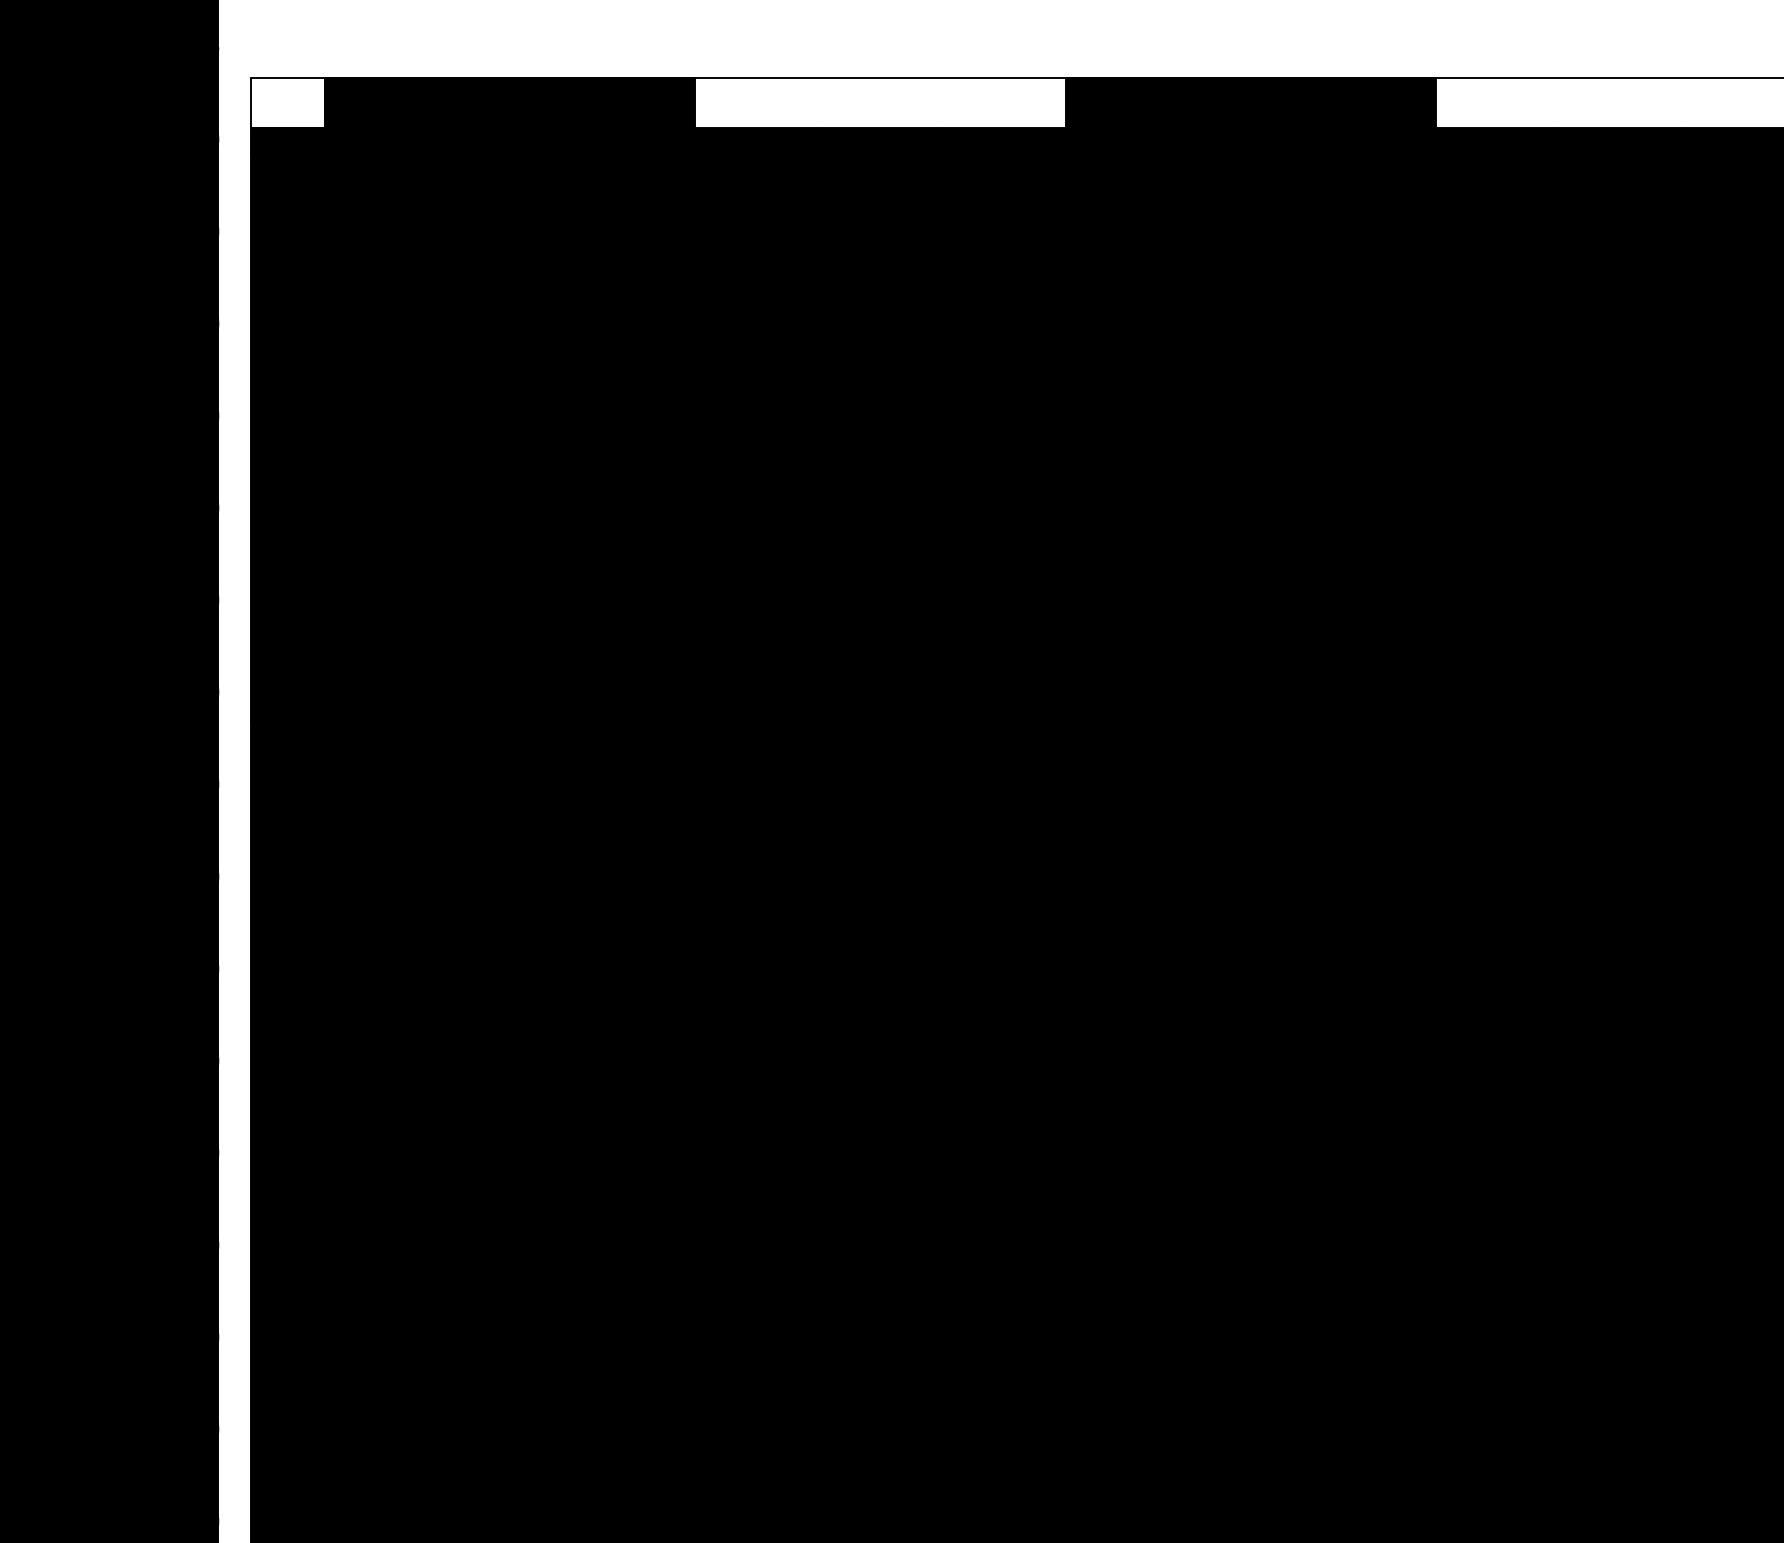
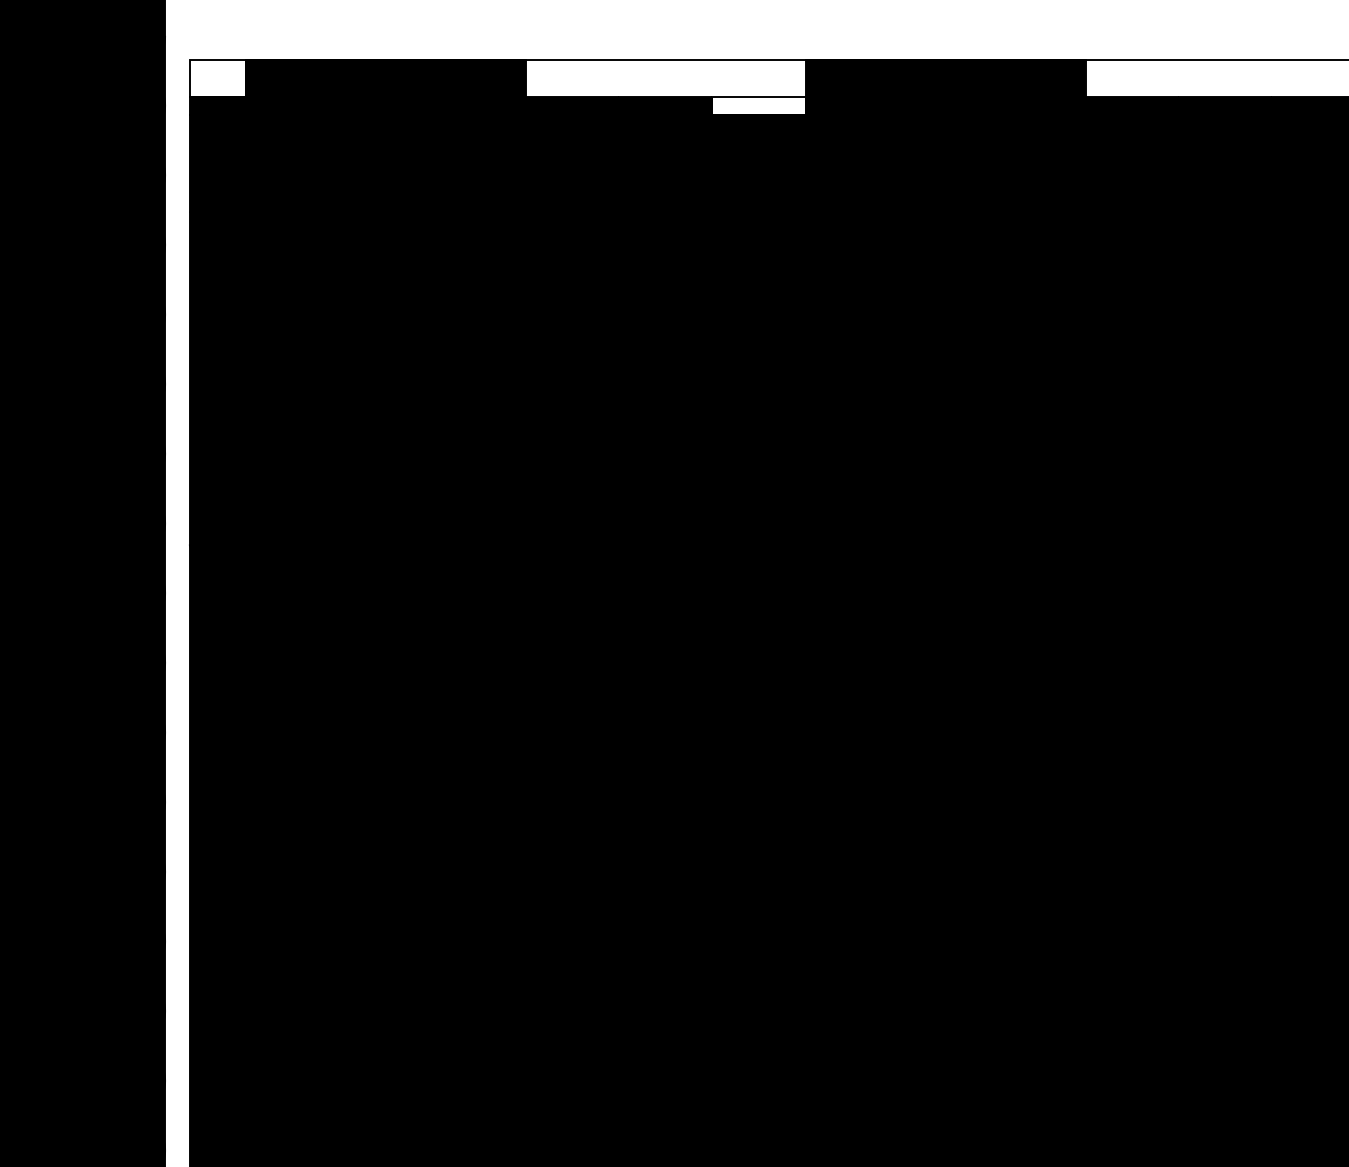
fill: (1003, 139) -> (758, 105), removed

